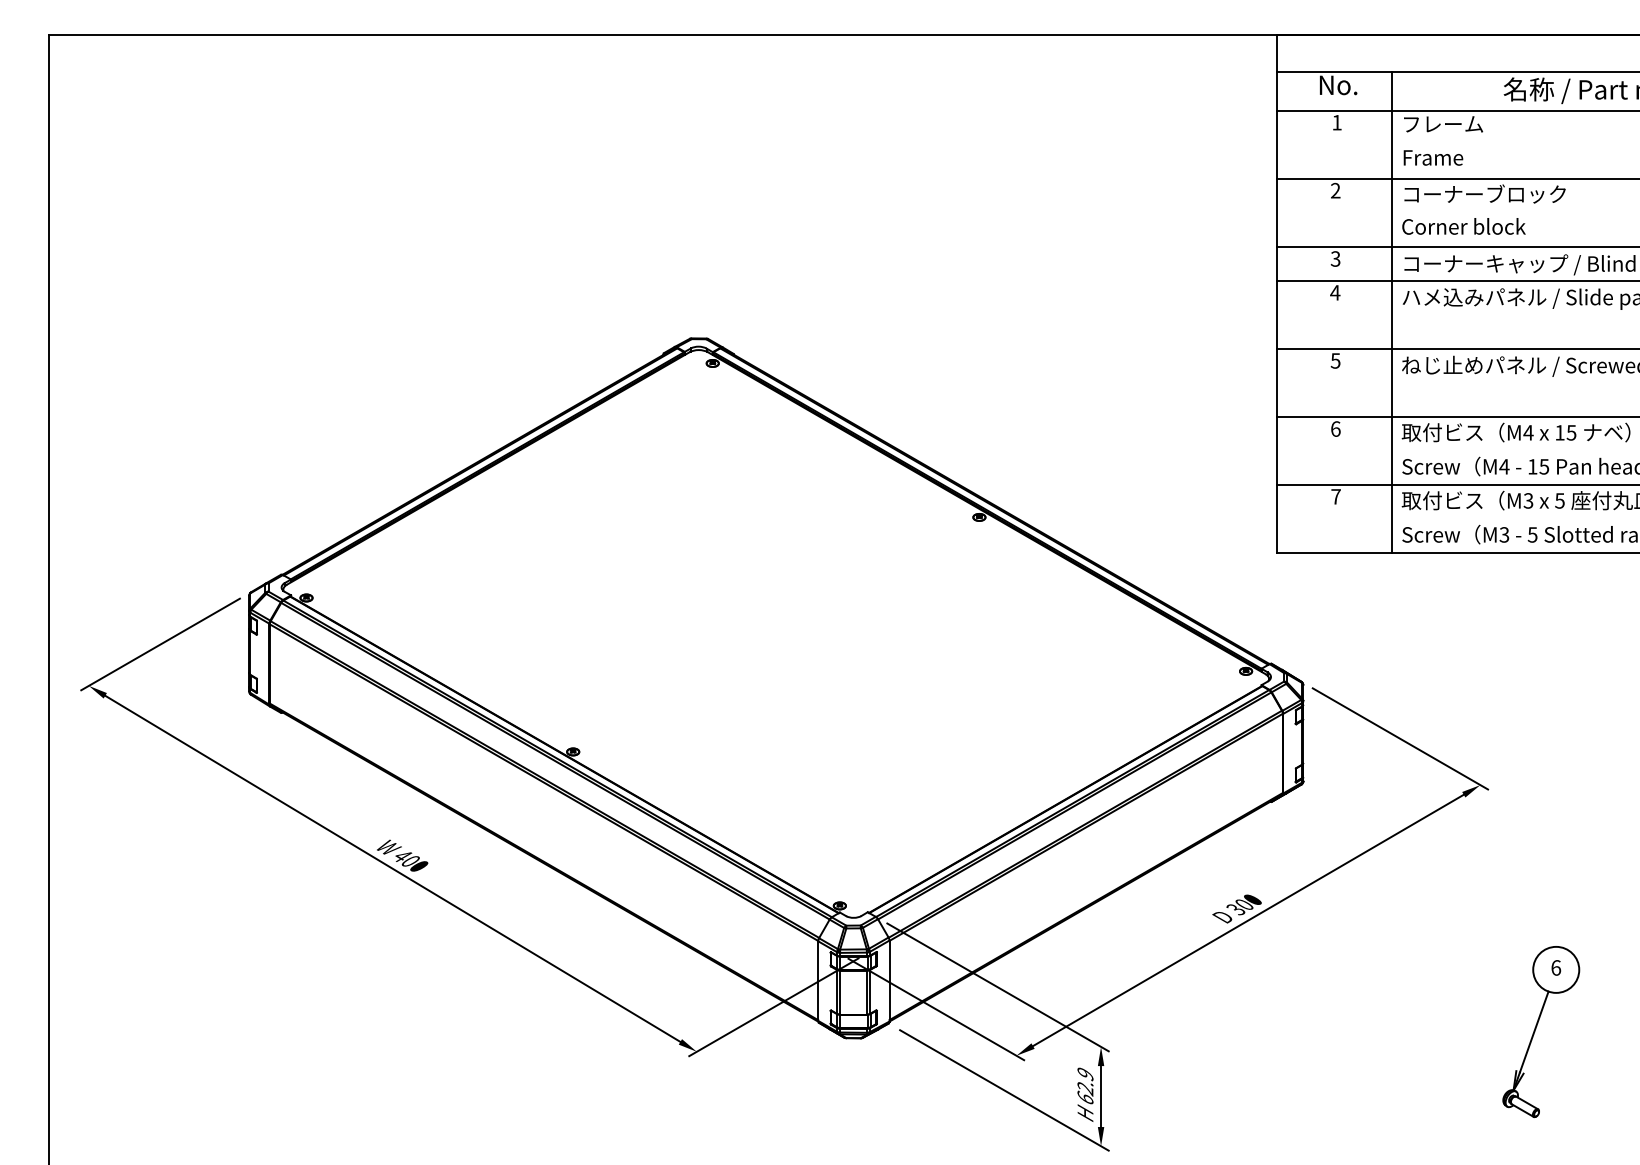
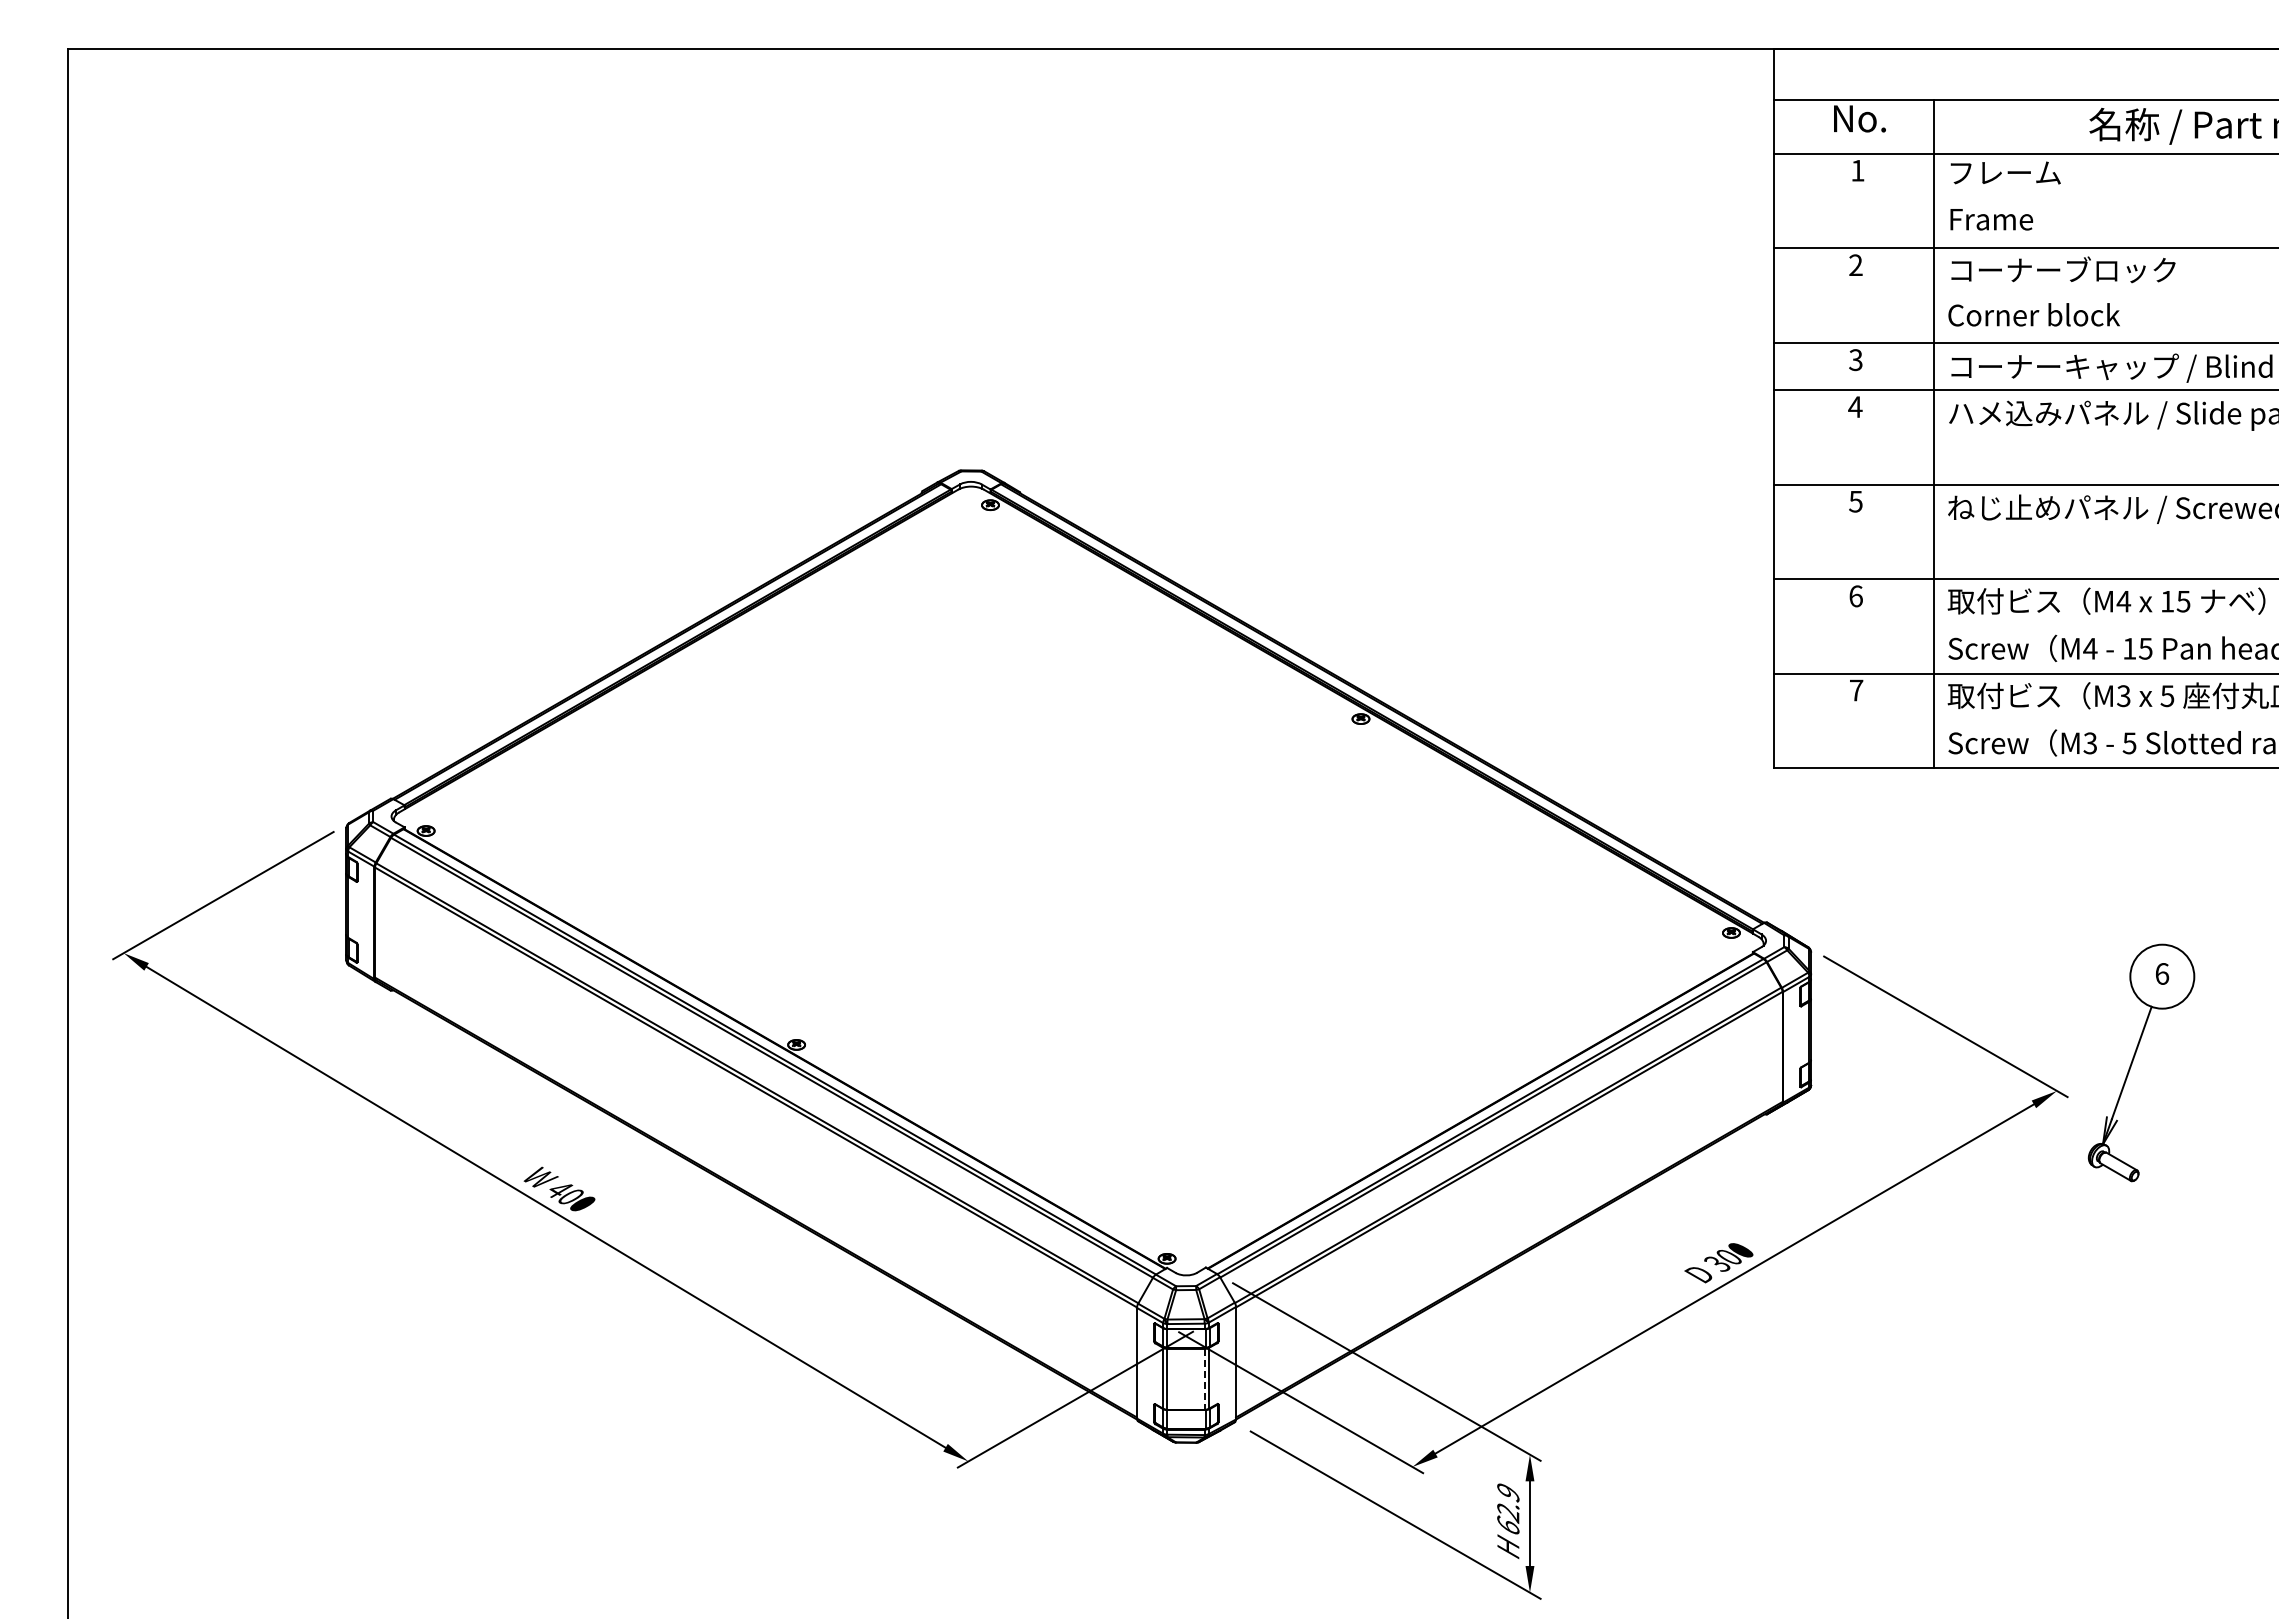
line: (866, 992) -> (1204, 1379), solid -> dashed
part: (1536, 1028) -> (2134, 1058), moved

